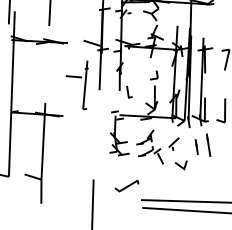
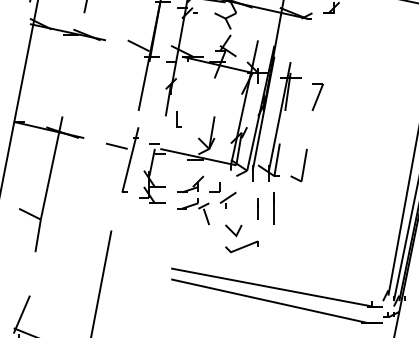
part: (153, 75) -> (214, 187), moved
part: (84, 87) -> (128, 162), moved
part: (126, 186) -> (241, 246), moved

